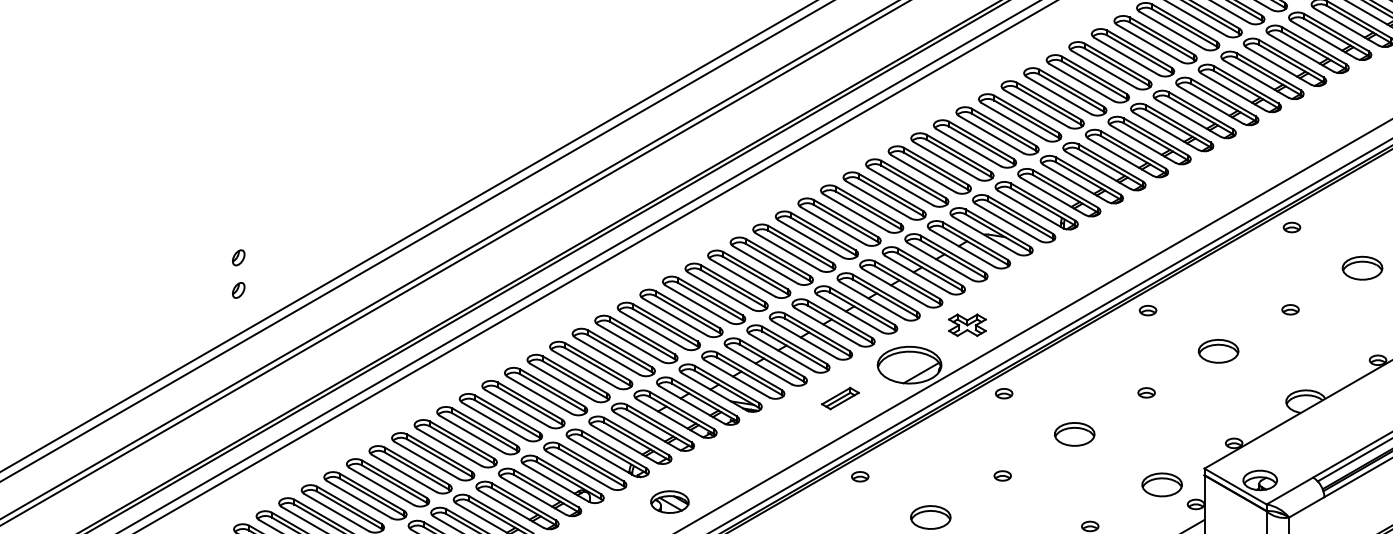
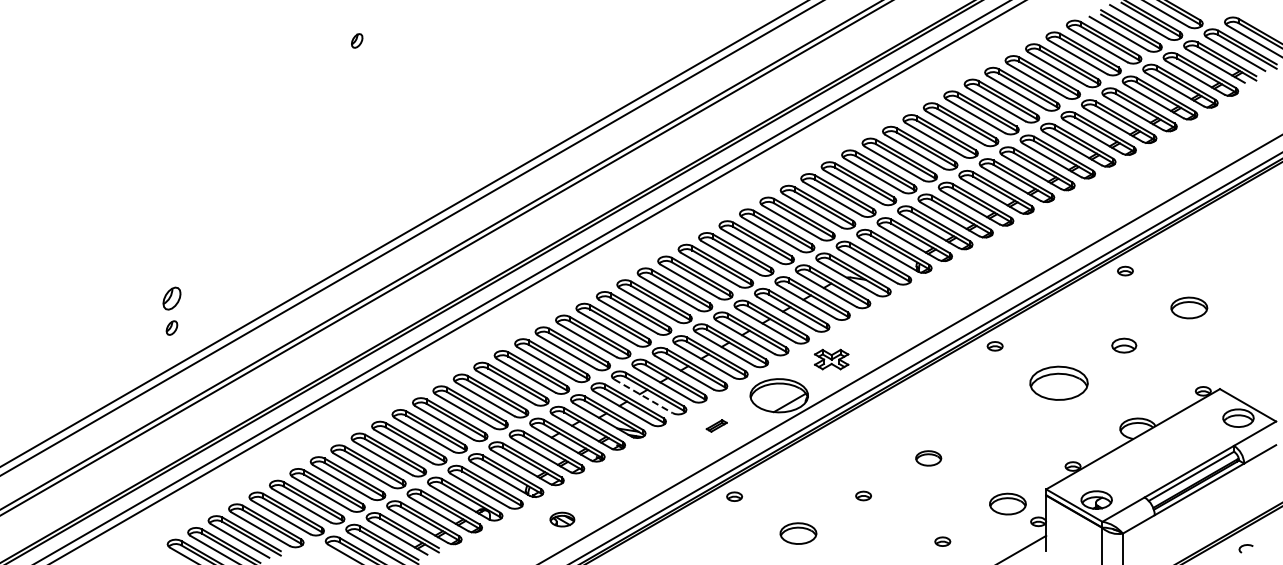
part: (238, 257) -> (171, 298), size x1.6
part: (1289, 309) -> (1123, 345), size x1.6
part: (1218, 350) -> (1058, 382), size x1.6
line: (759, 366) -> (643, 396), solid -> dashed
part: (1146, 392) -> (993, 420), removed
part: (1003, 393) -> (864, 421), removed
part: (840, 398) -> (716, 425), size x0.6
part: (1074, 434) -> (928, 458), size x0.7
part: (670, 501) -> (562, 519), size x0.7

